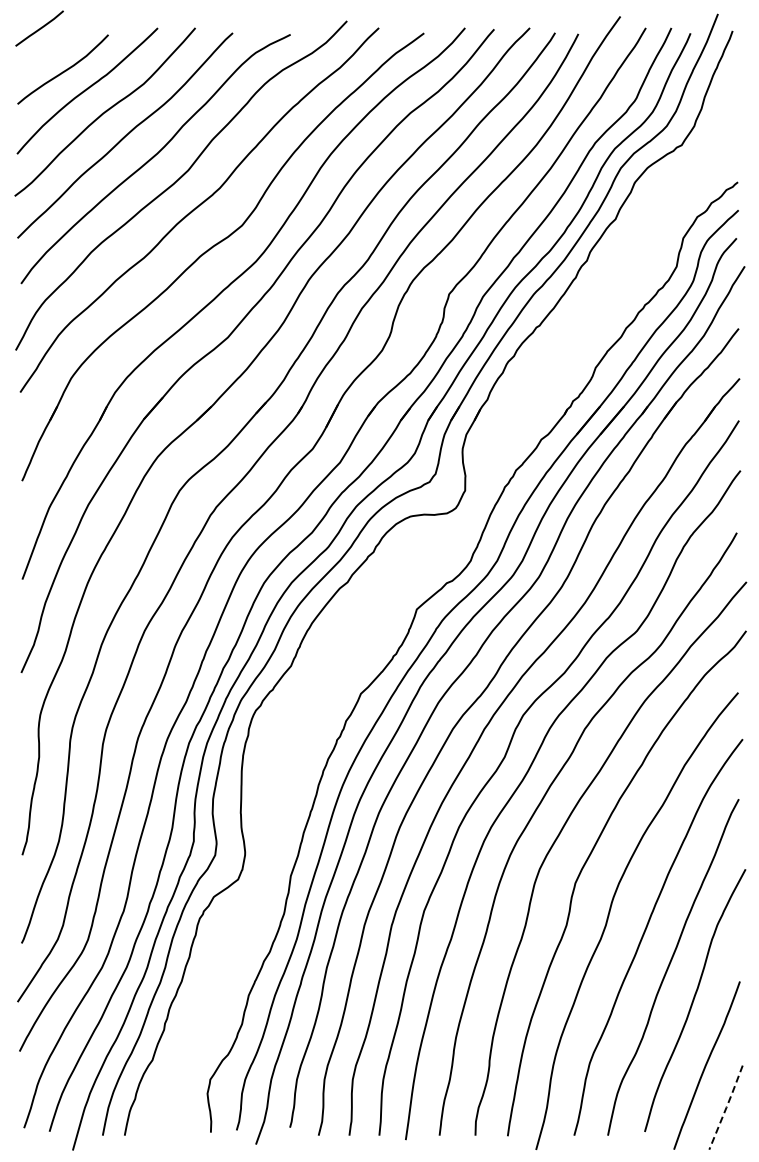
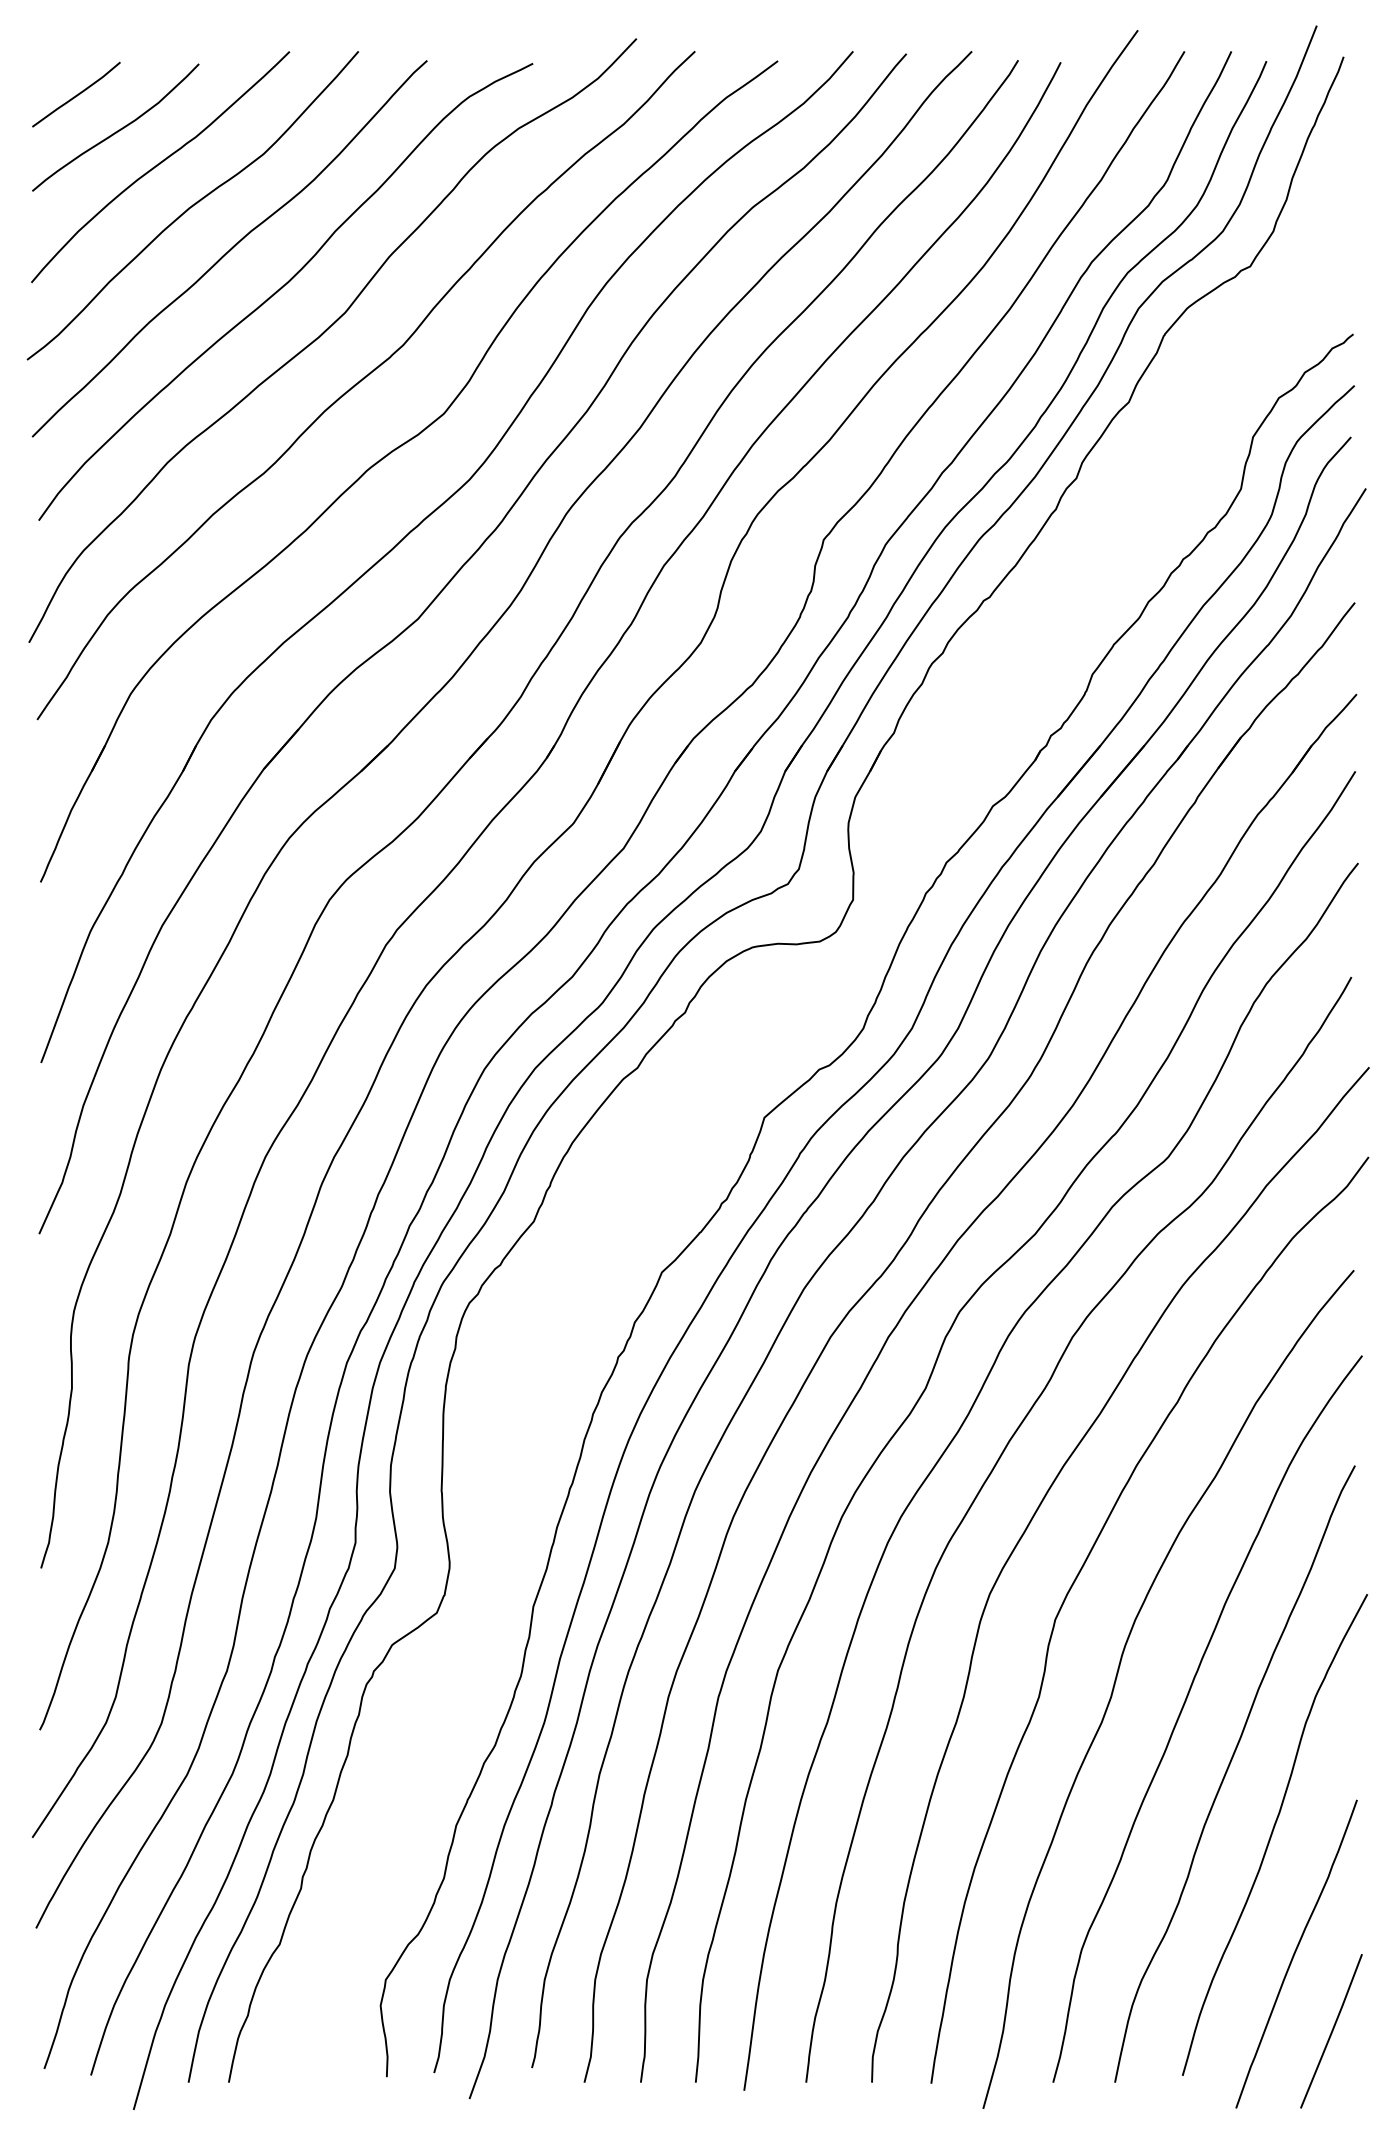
line: (39, 28) -> (76, 94), moved
line: (726, 1107) -> (1332, 2030), dashed -> solid

